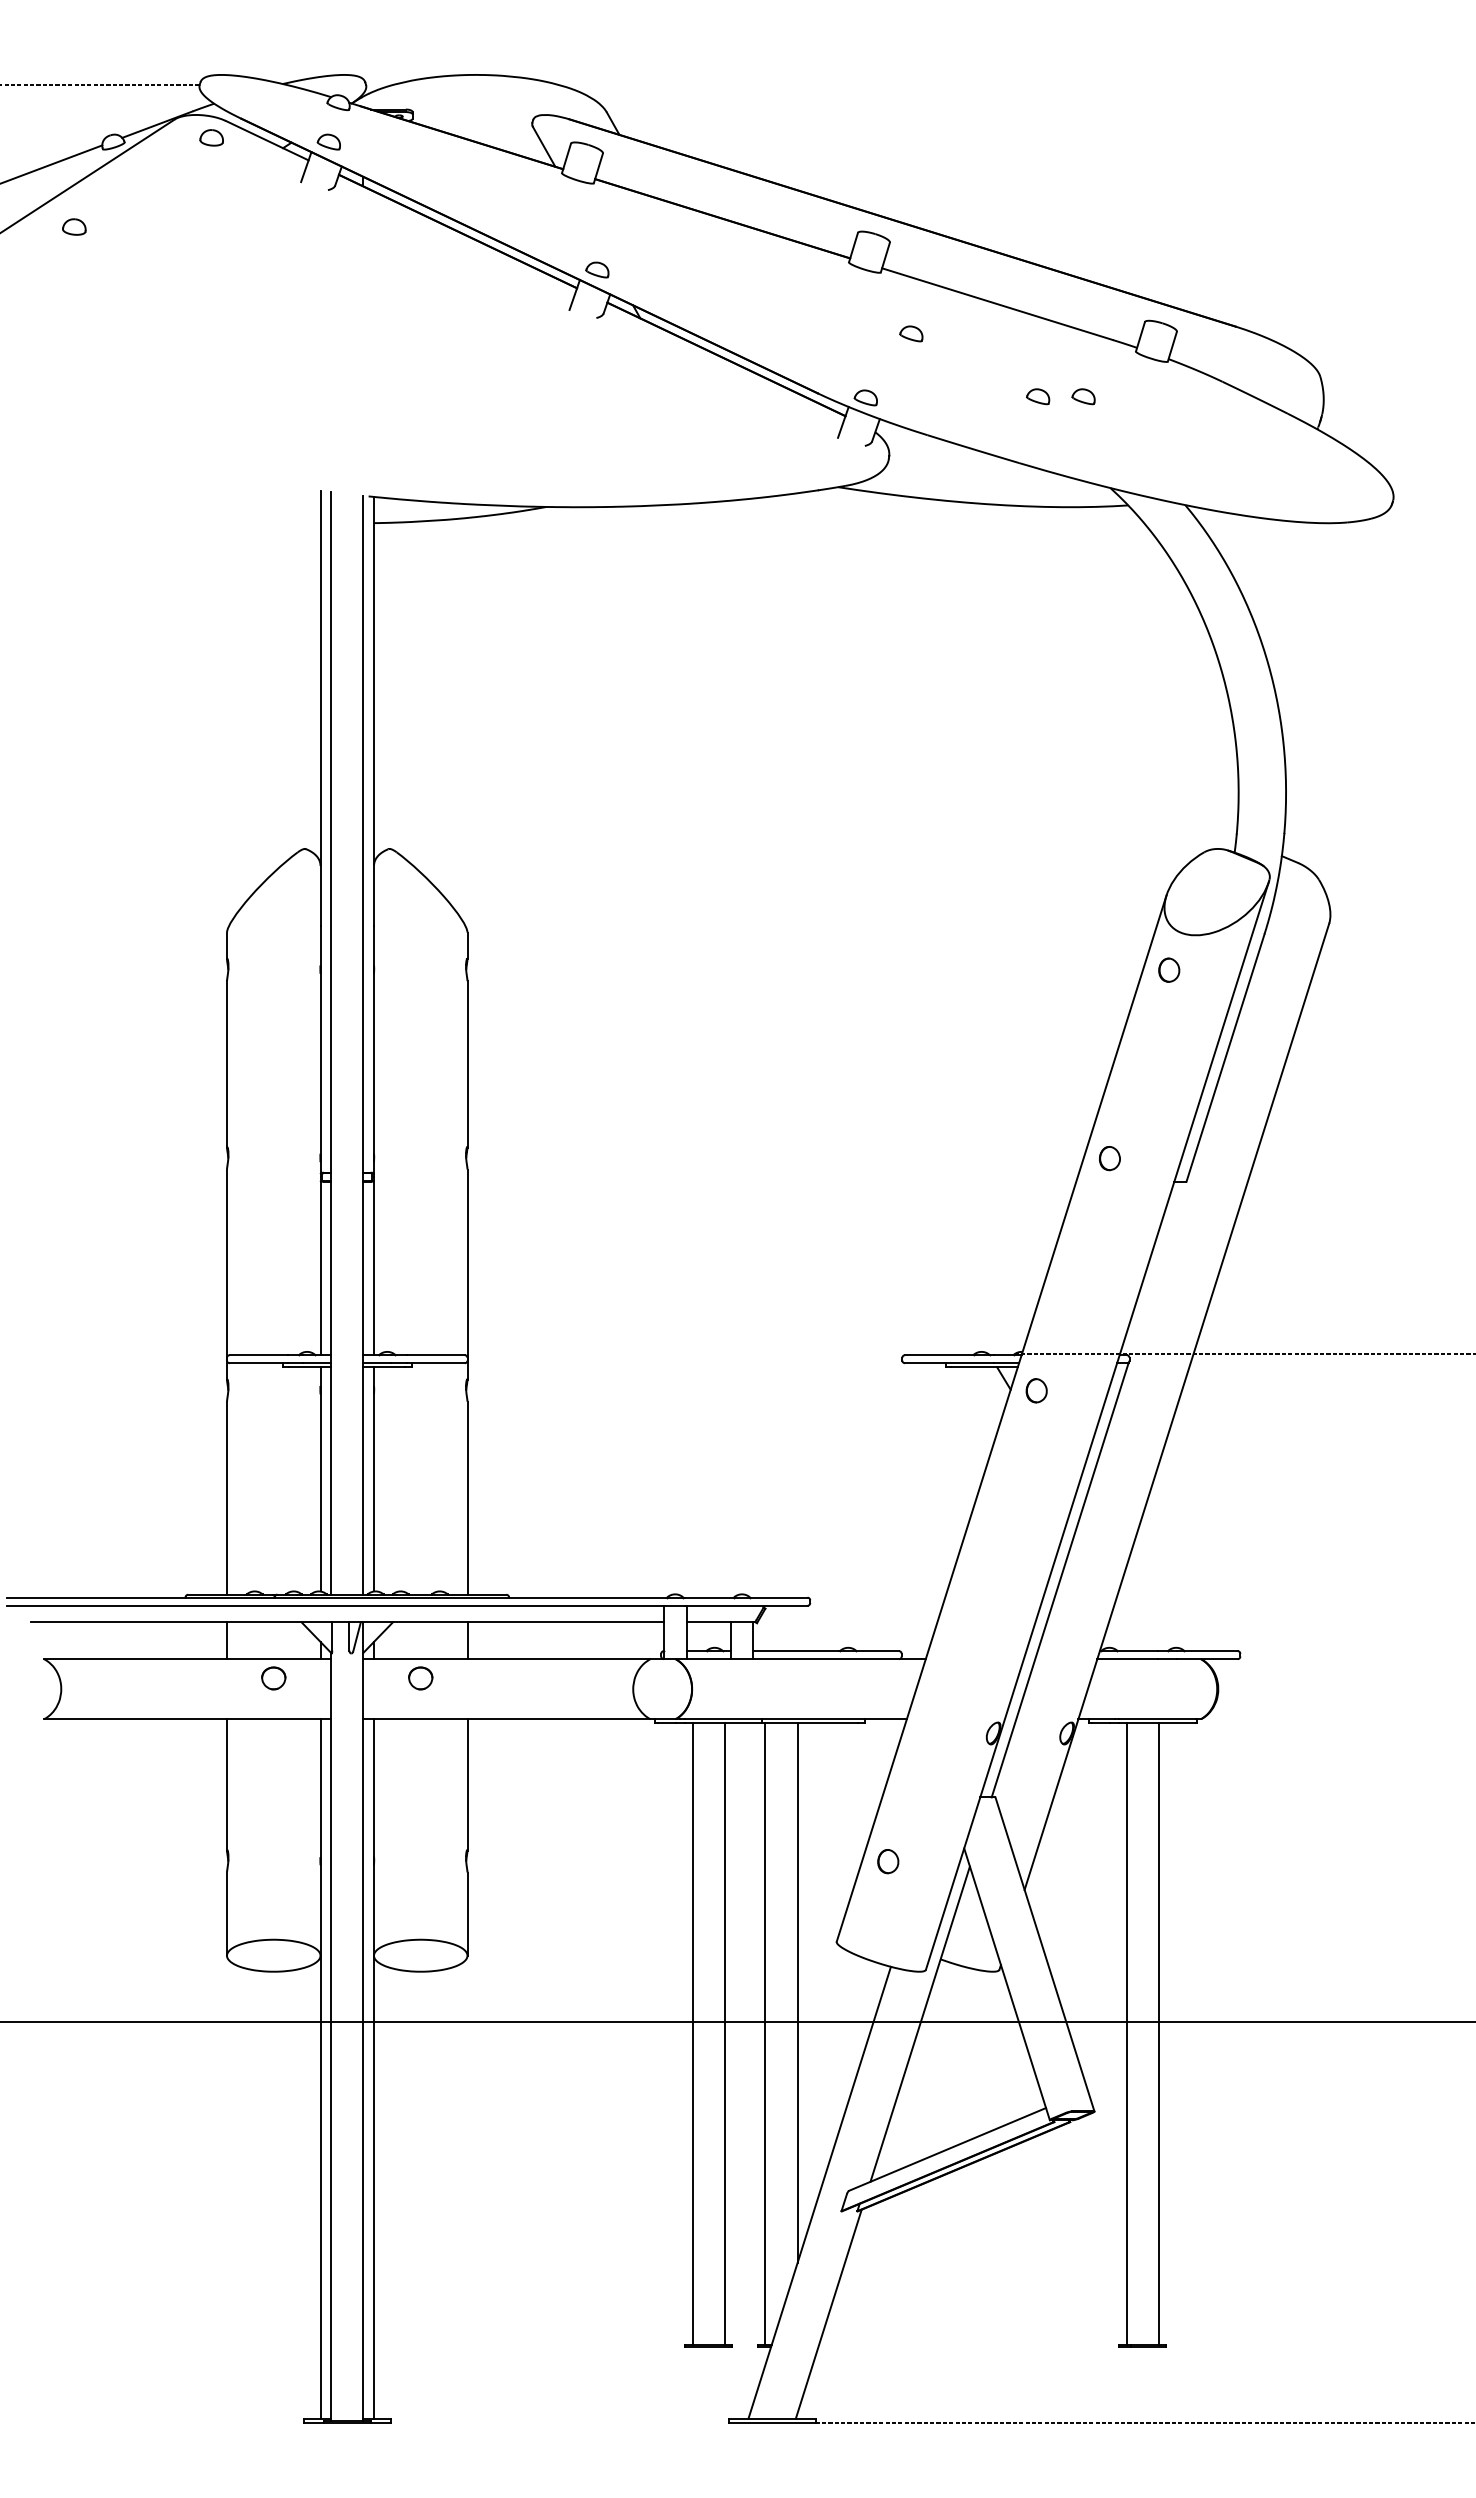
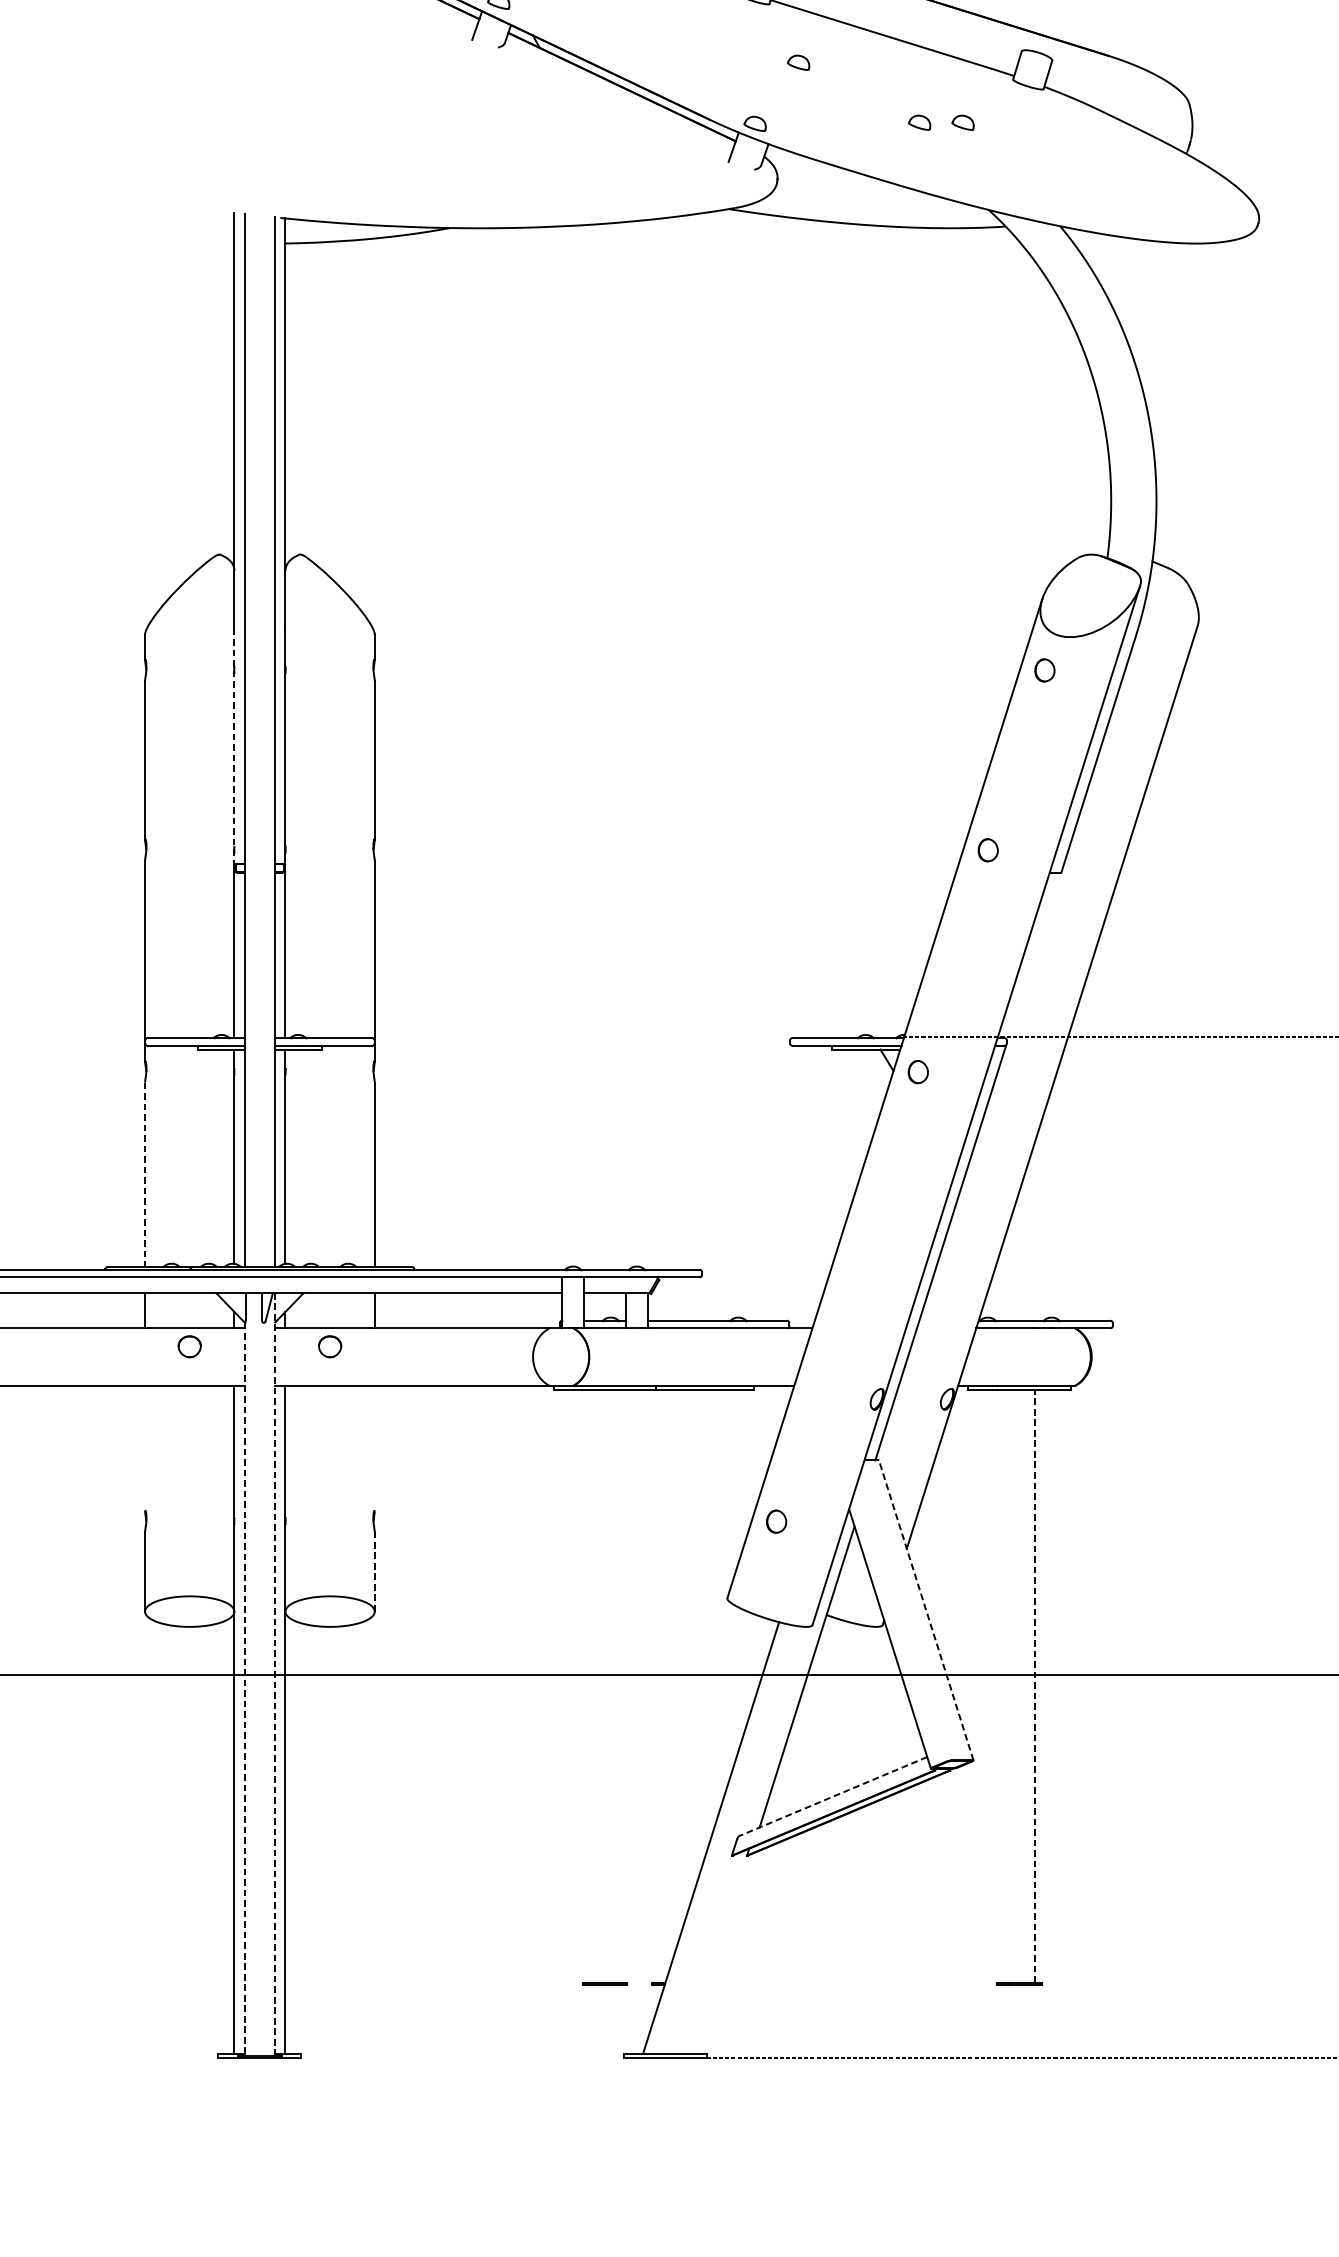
line: (320, 1050) -> (234, 747), solid -> dashed
line: (227, 1498) -> (145, 1174), solid -> dashed
line: (227, 1784) -> (145, 1448), removed
line: (467, 1784) -> (374, 1448), removed
line: (467, 1914) -> (374, 1572), solid -> dashed
line: (1045, 1954) -> (926, 1610), solid -> dashed
line: (797, 1992) -> (689, 1646), removed
line: (363, 2021) -> (275, 1674), solid -> dashed
line: (692, 2033) -> (589, 1685), removed
line: (724, 2033) -> (620, 1685), removed
line: (765, 2033) -> (659, 1685), removed
line: (1126, 2033) -> (1004, 1685), removed
line: (1159, 2033) -> (1035, 1685), solid -> dashed
line: (331, 2037) -> (244, 1689), solid -> dashed
line: (947, 2149) -> (833, 1796), solid -> dashed
line: (828, 2313) -> (719, 1953), removed

